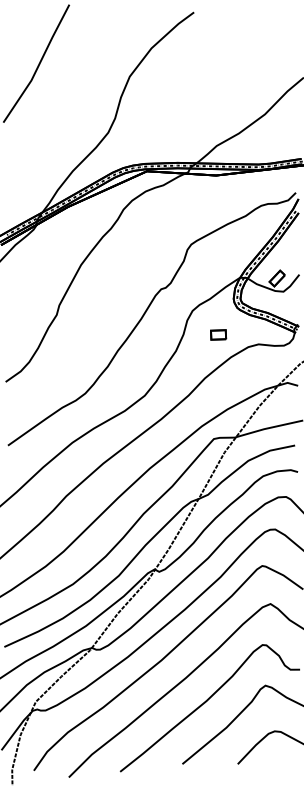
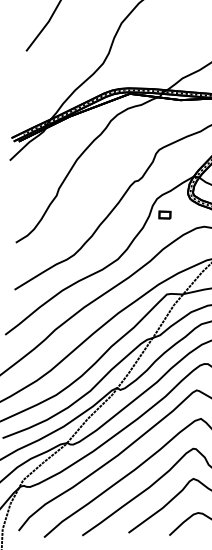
part: (218, 334) -> (164, 214), moved

